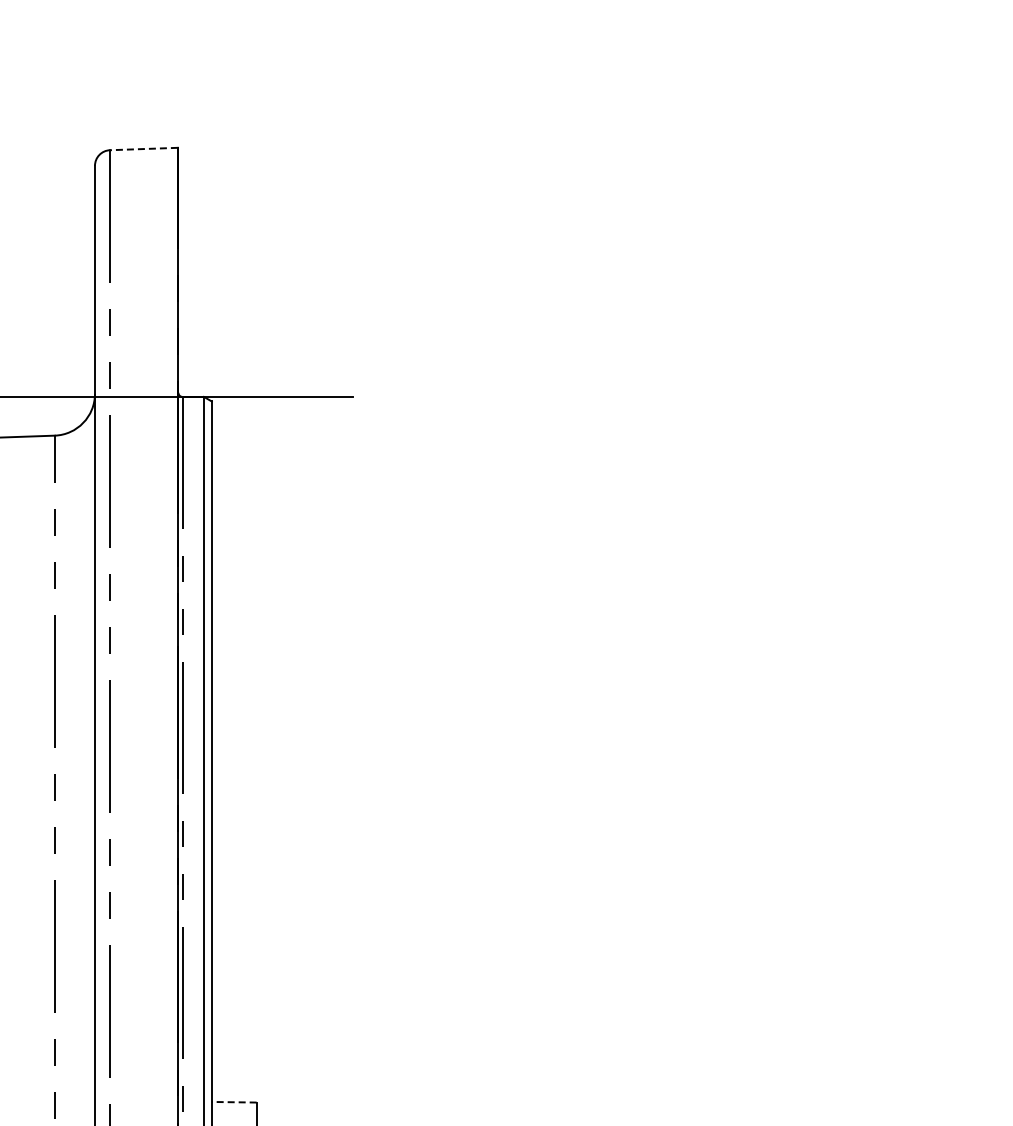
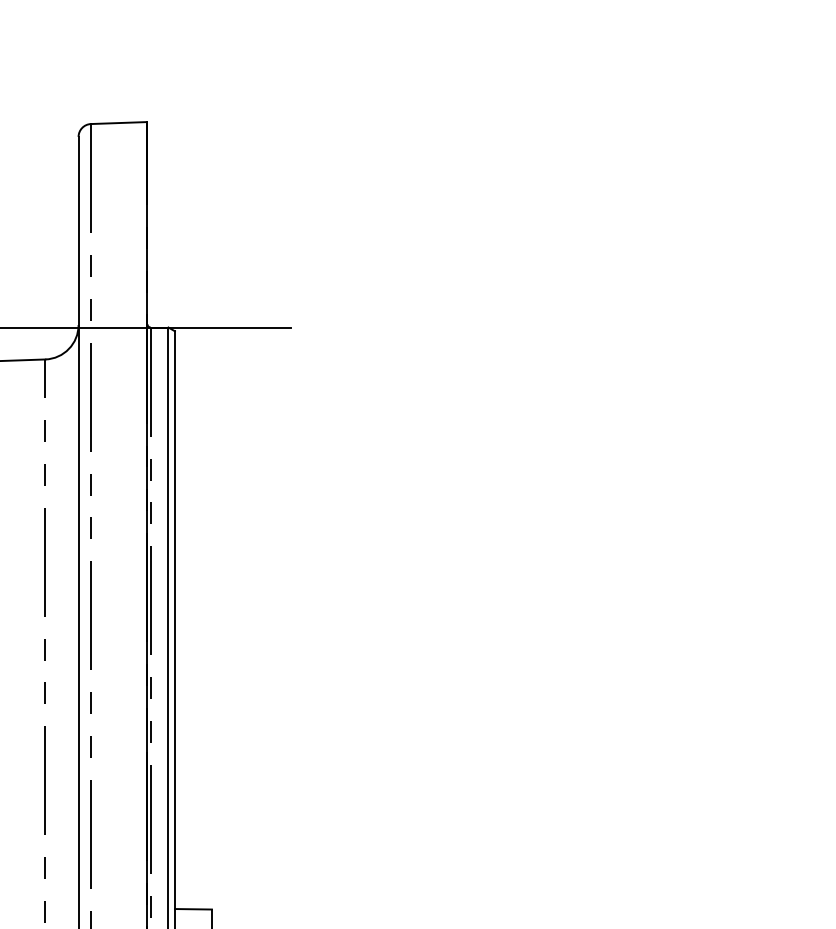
line: (144, 149) -> (119, 123), dashed -> solid
line: (233, 1102) -> (192, 909), dashed -> solid

